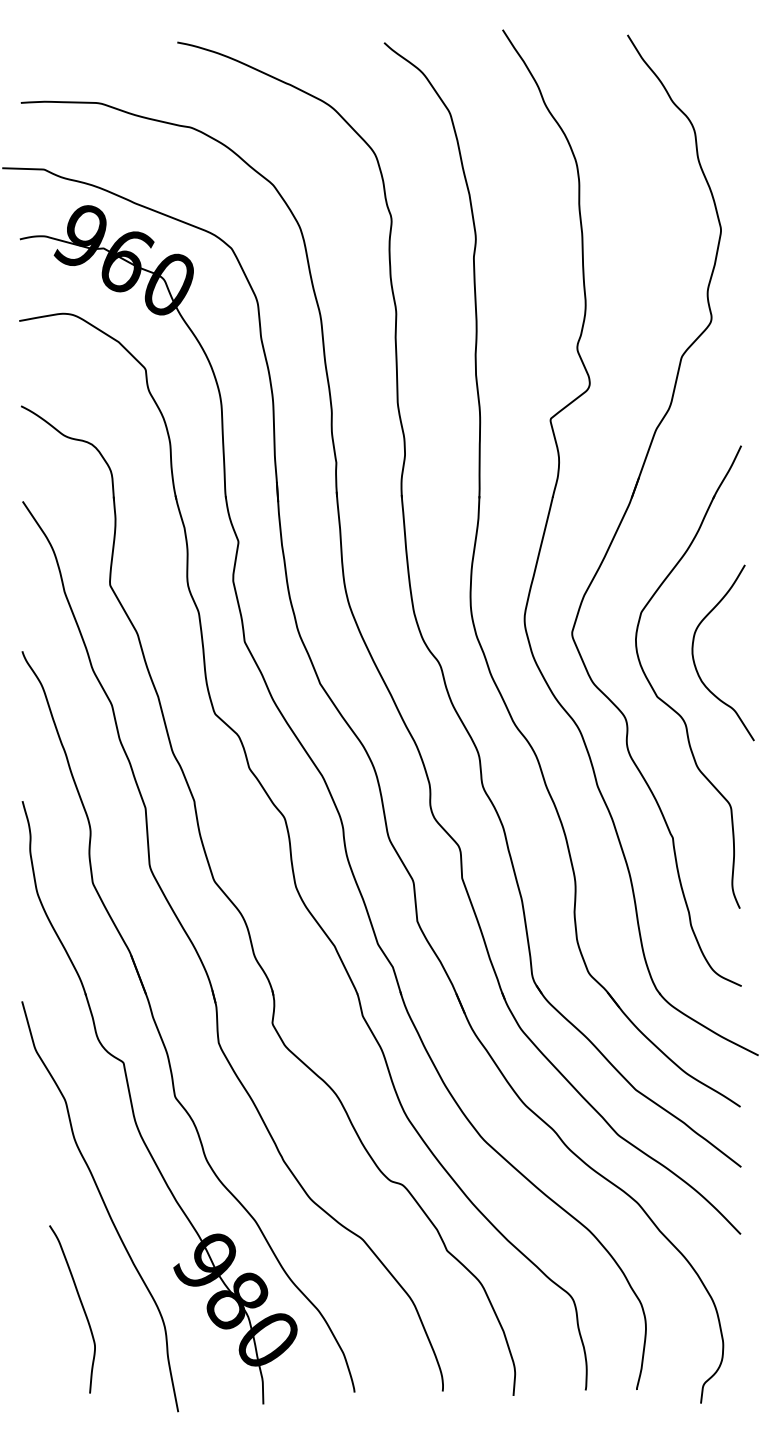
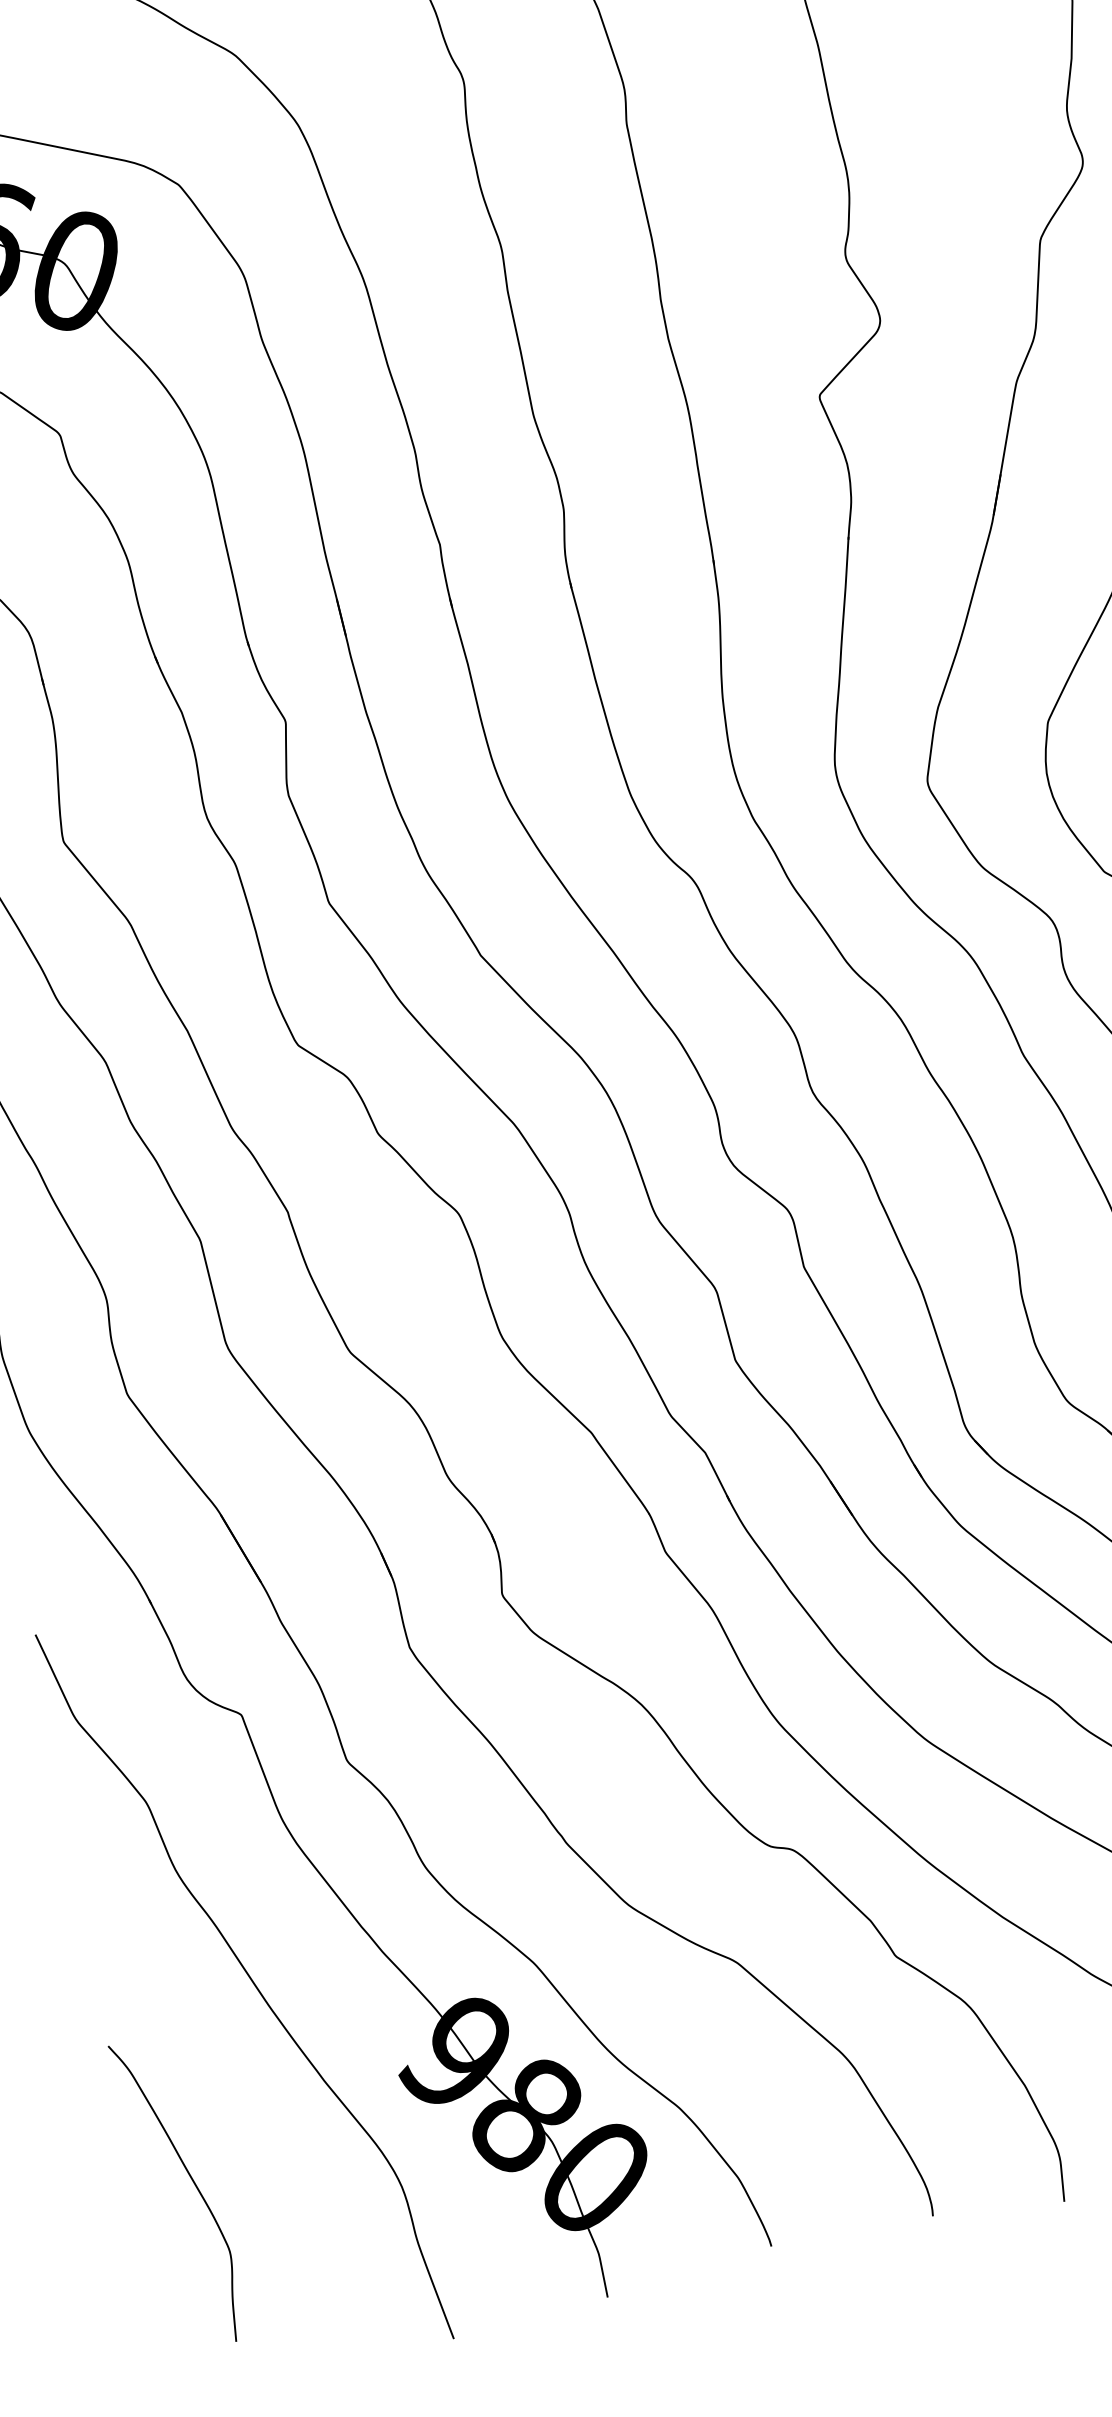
curve: (81, 1306) -> (192, 2184), moved

